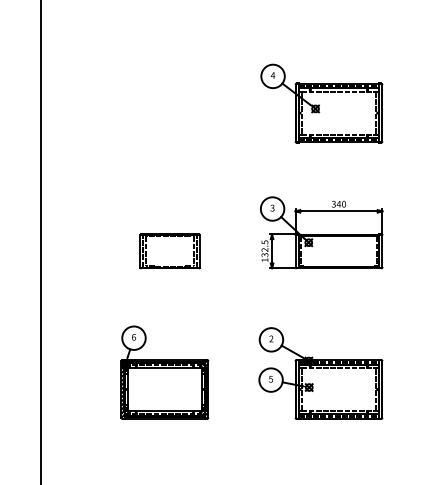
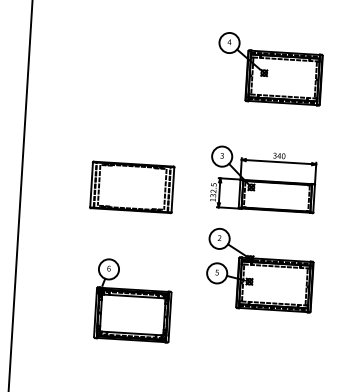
part: (169, 251) -> (131, 187), size x1.6
part: (164, 372) -> (133, 300), moved
part: (320, 373) -> (259, 270), moved

